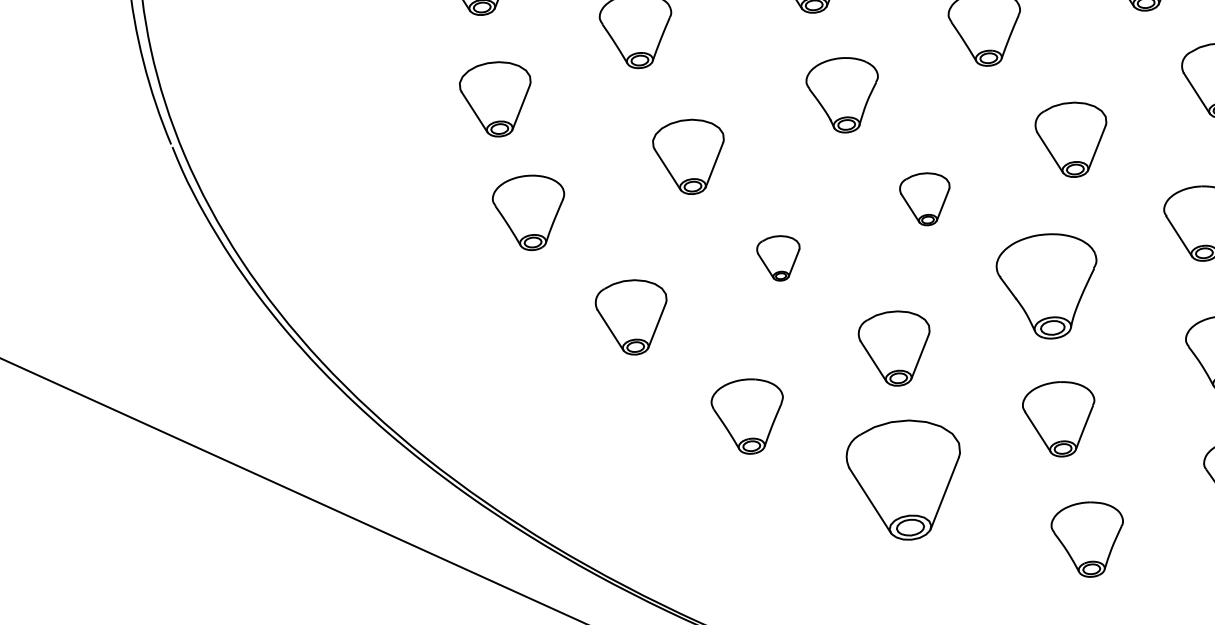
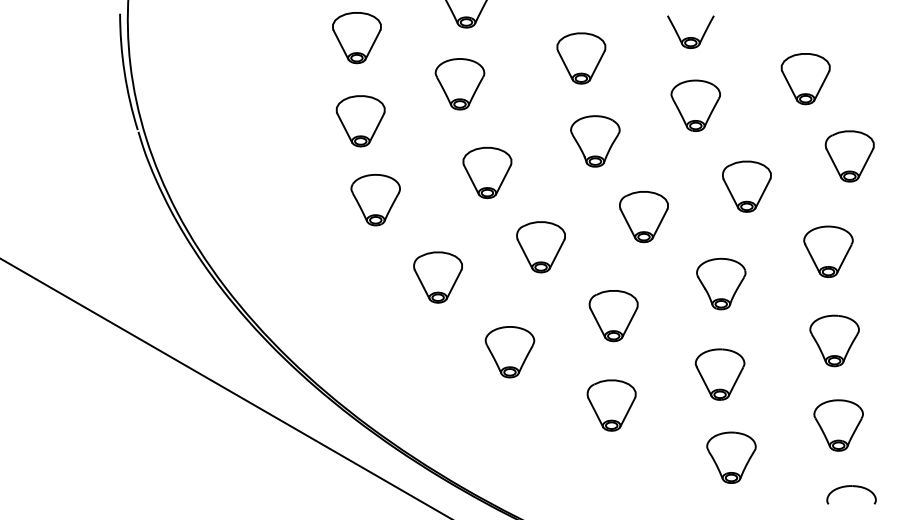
part: (925, 199) -> (643, 217), size x1.43
part: (778, 258) -> (540, 247), size x1.67
part: (1049, 285) -> (721, 283), size x0.71
part: (905, 480) -> (611, 405), size x0.62

